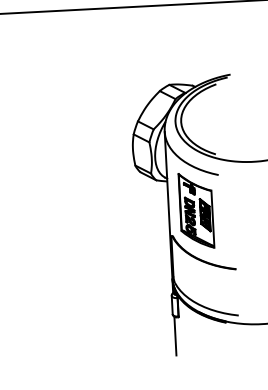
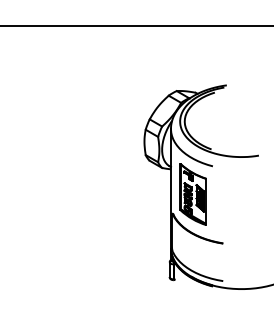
line: (174, 335) -> (170, 294), removed

